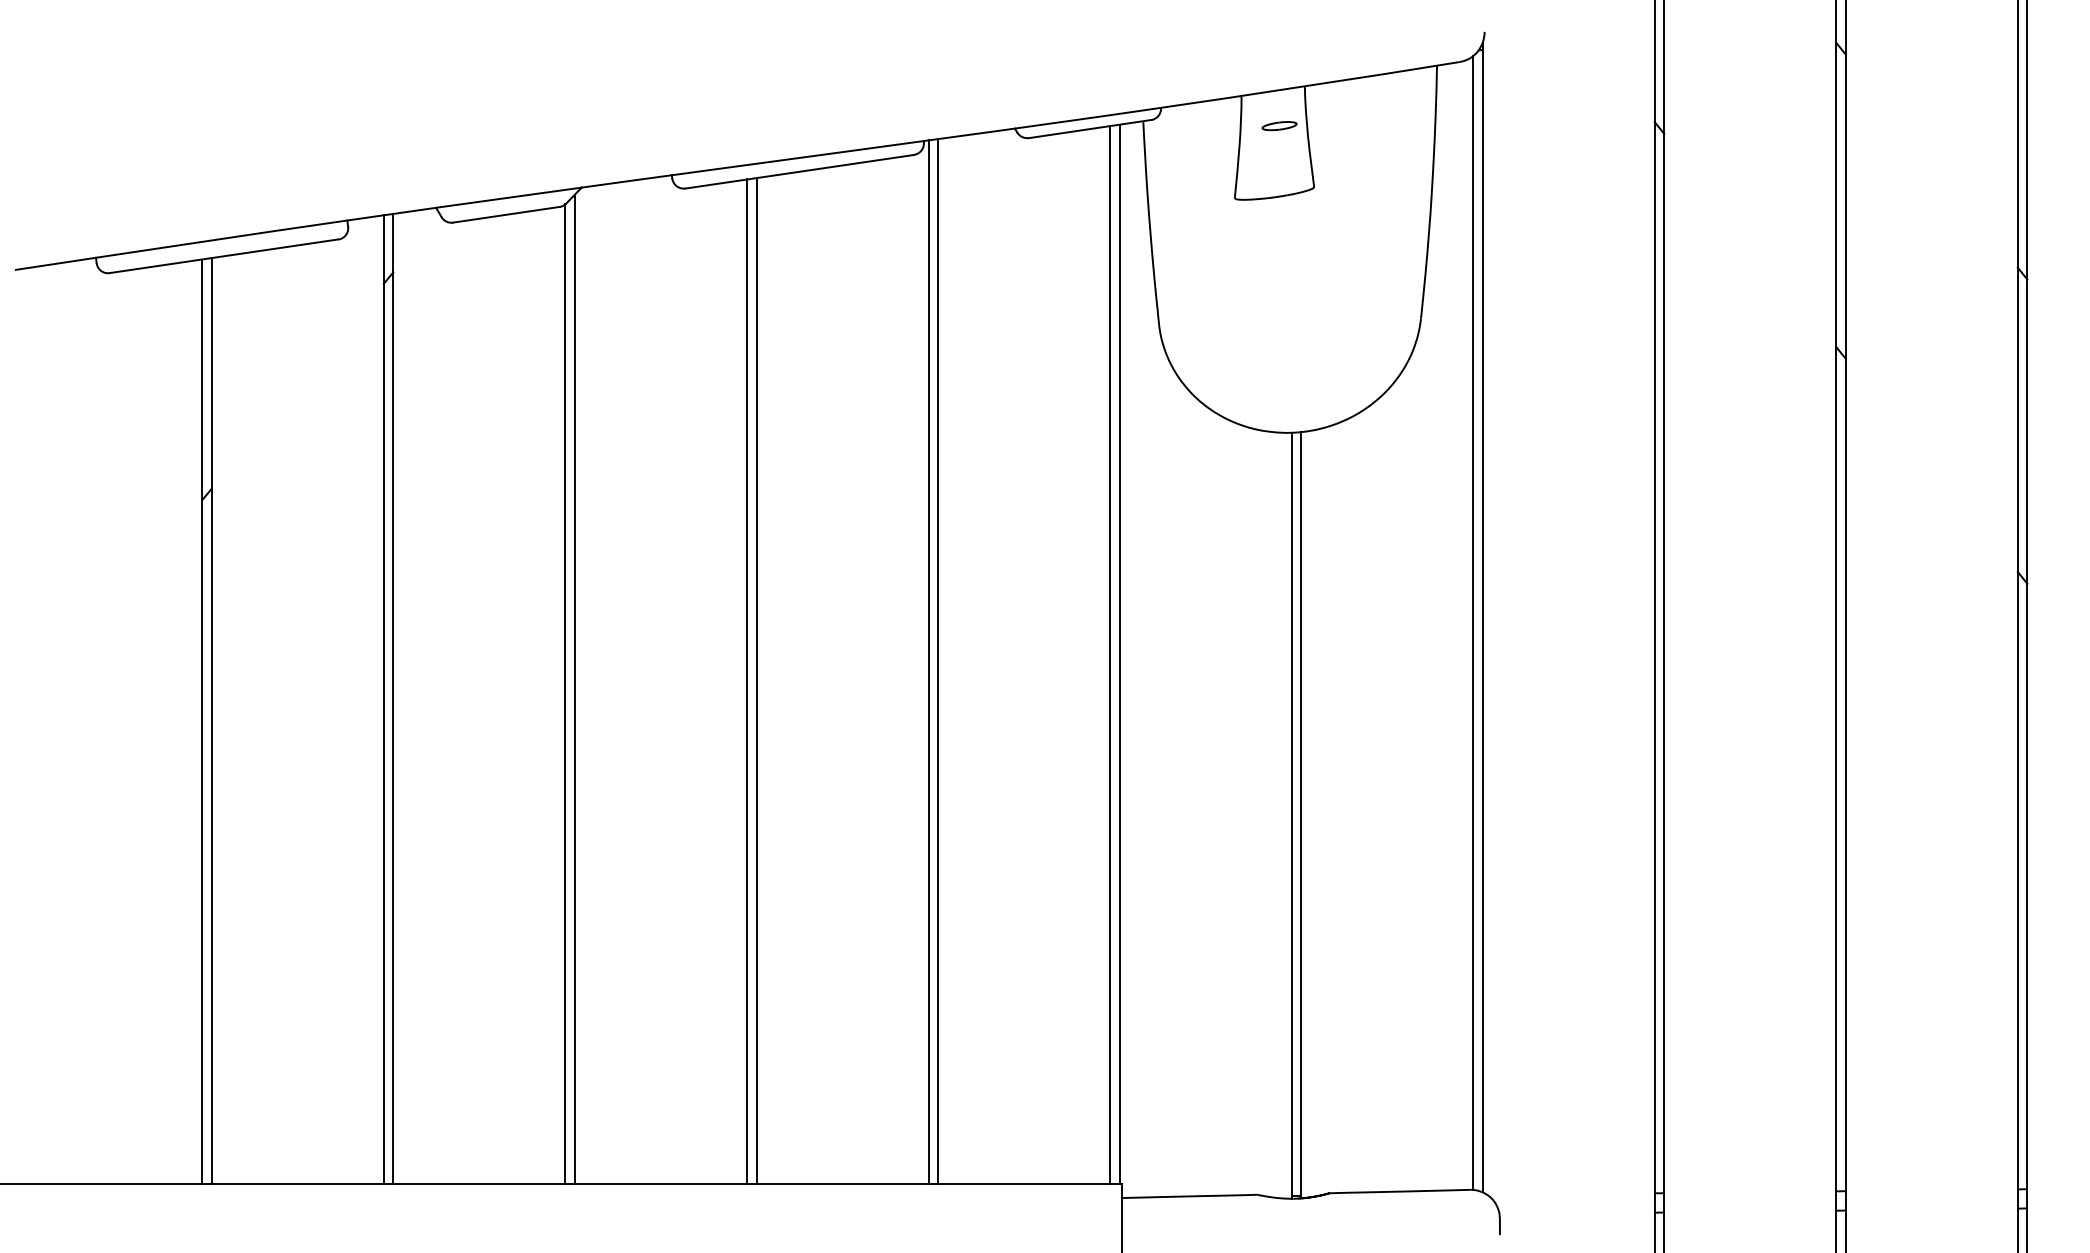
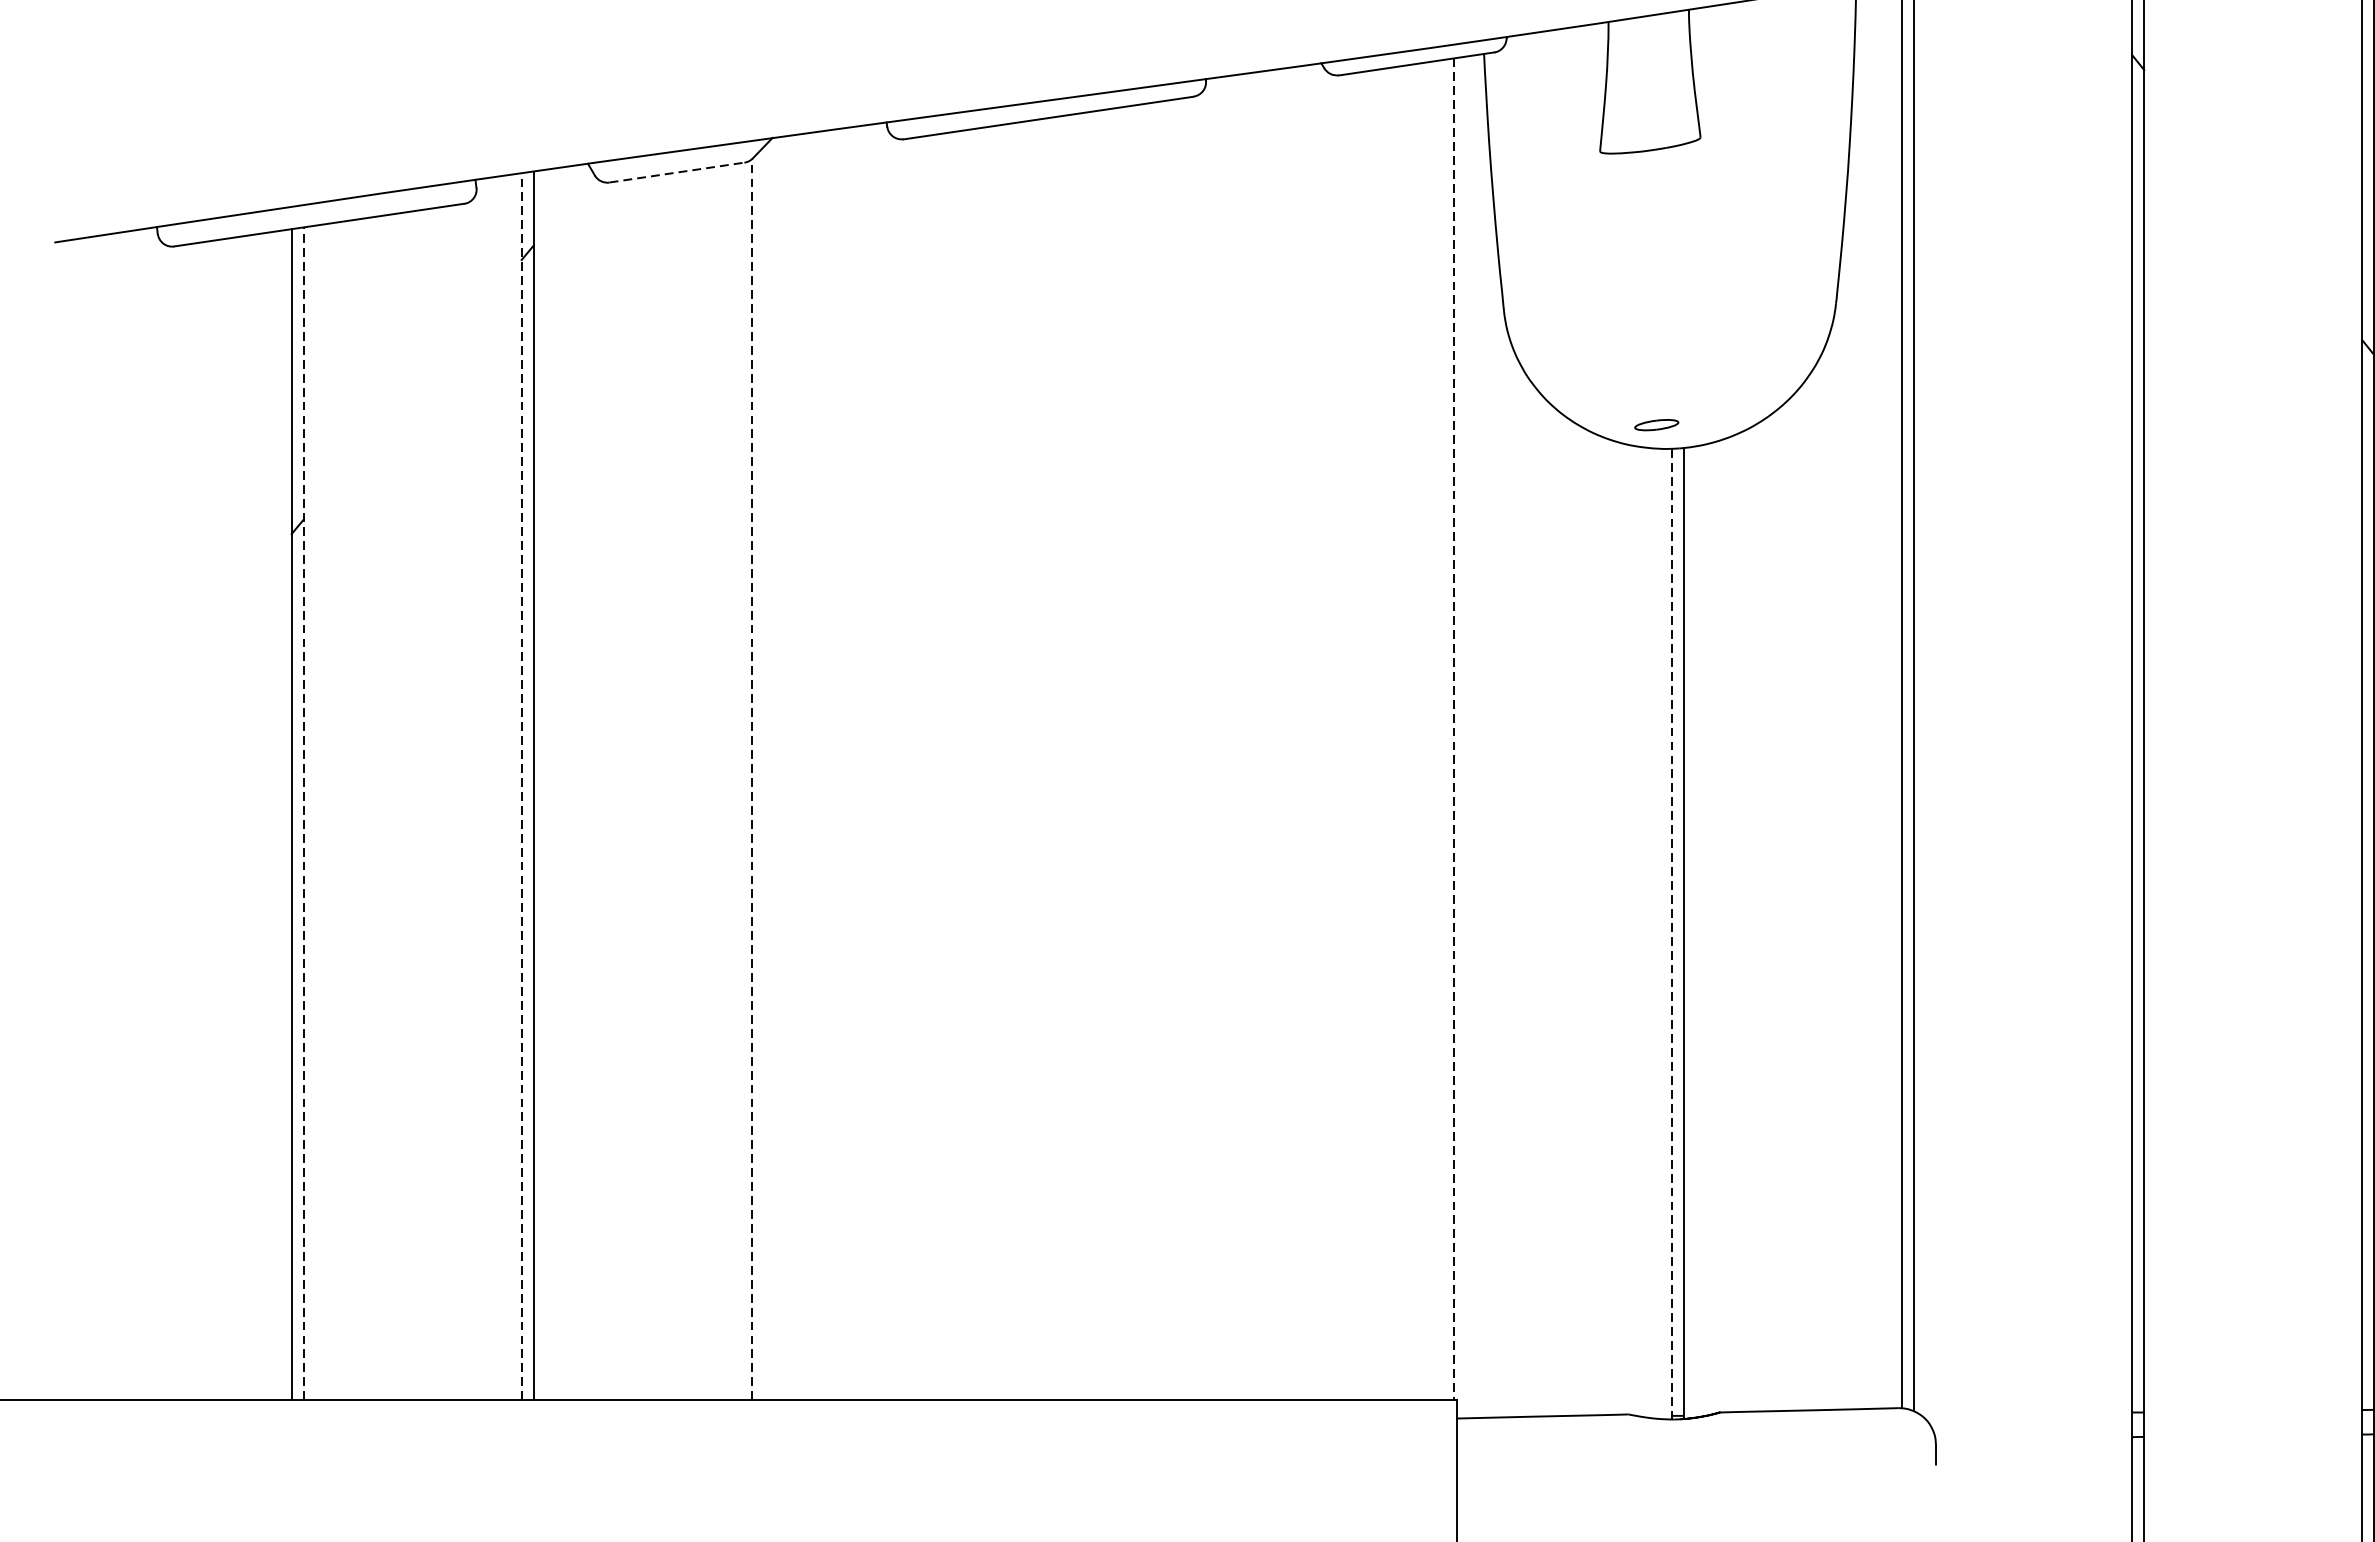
part: (1279, 126) -> (1656, 425), moved
line: (506, 214) -> (677, 172), solid -> dashed
line: (1110, 654) -> (1442, 729), removed
line: (1119, 654) -> (1453, 729), solid -> dashed
line: (928, 661) -> (1211, 738), removed
line: (938, 661) -> (1224, 738), removed
line: (756, 680) -> (993, 762), removed
line: (746, 681) -> (981, 763), removed
line: (574, 688) -> (763, 772), removed
line: (565, 694) -> (751, 780), solid -> dashed
line: (383, 698) -> (521, 785), solid -> dashed
line: (211, 720) -> (303, 813), solid -> dashed
line: (1291, 815) -> (1671, 933), solid -> dashed

